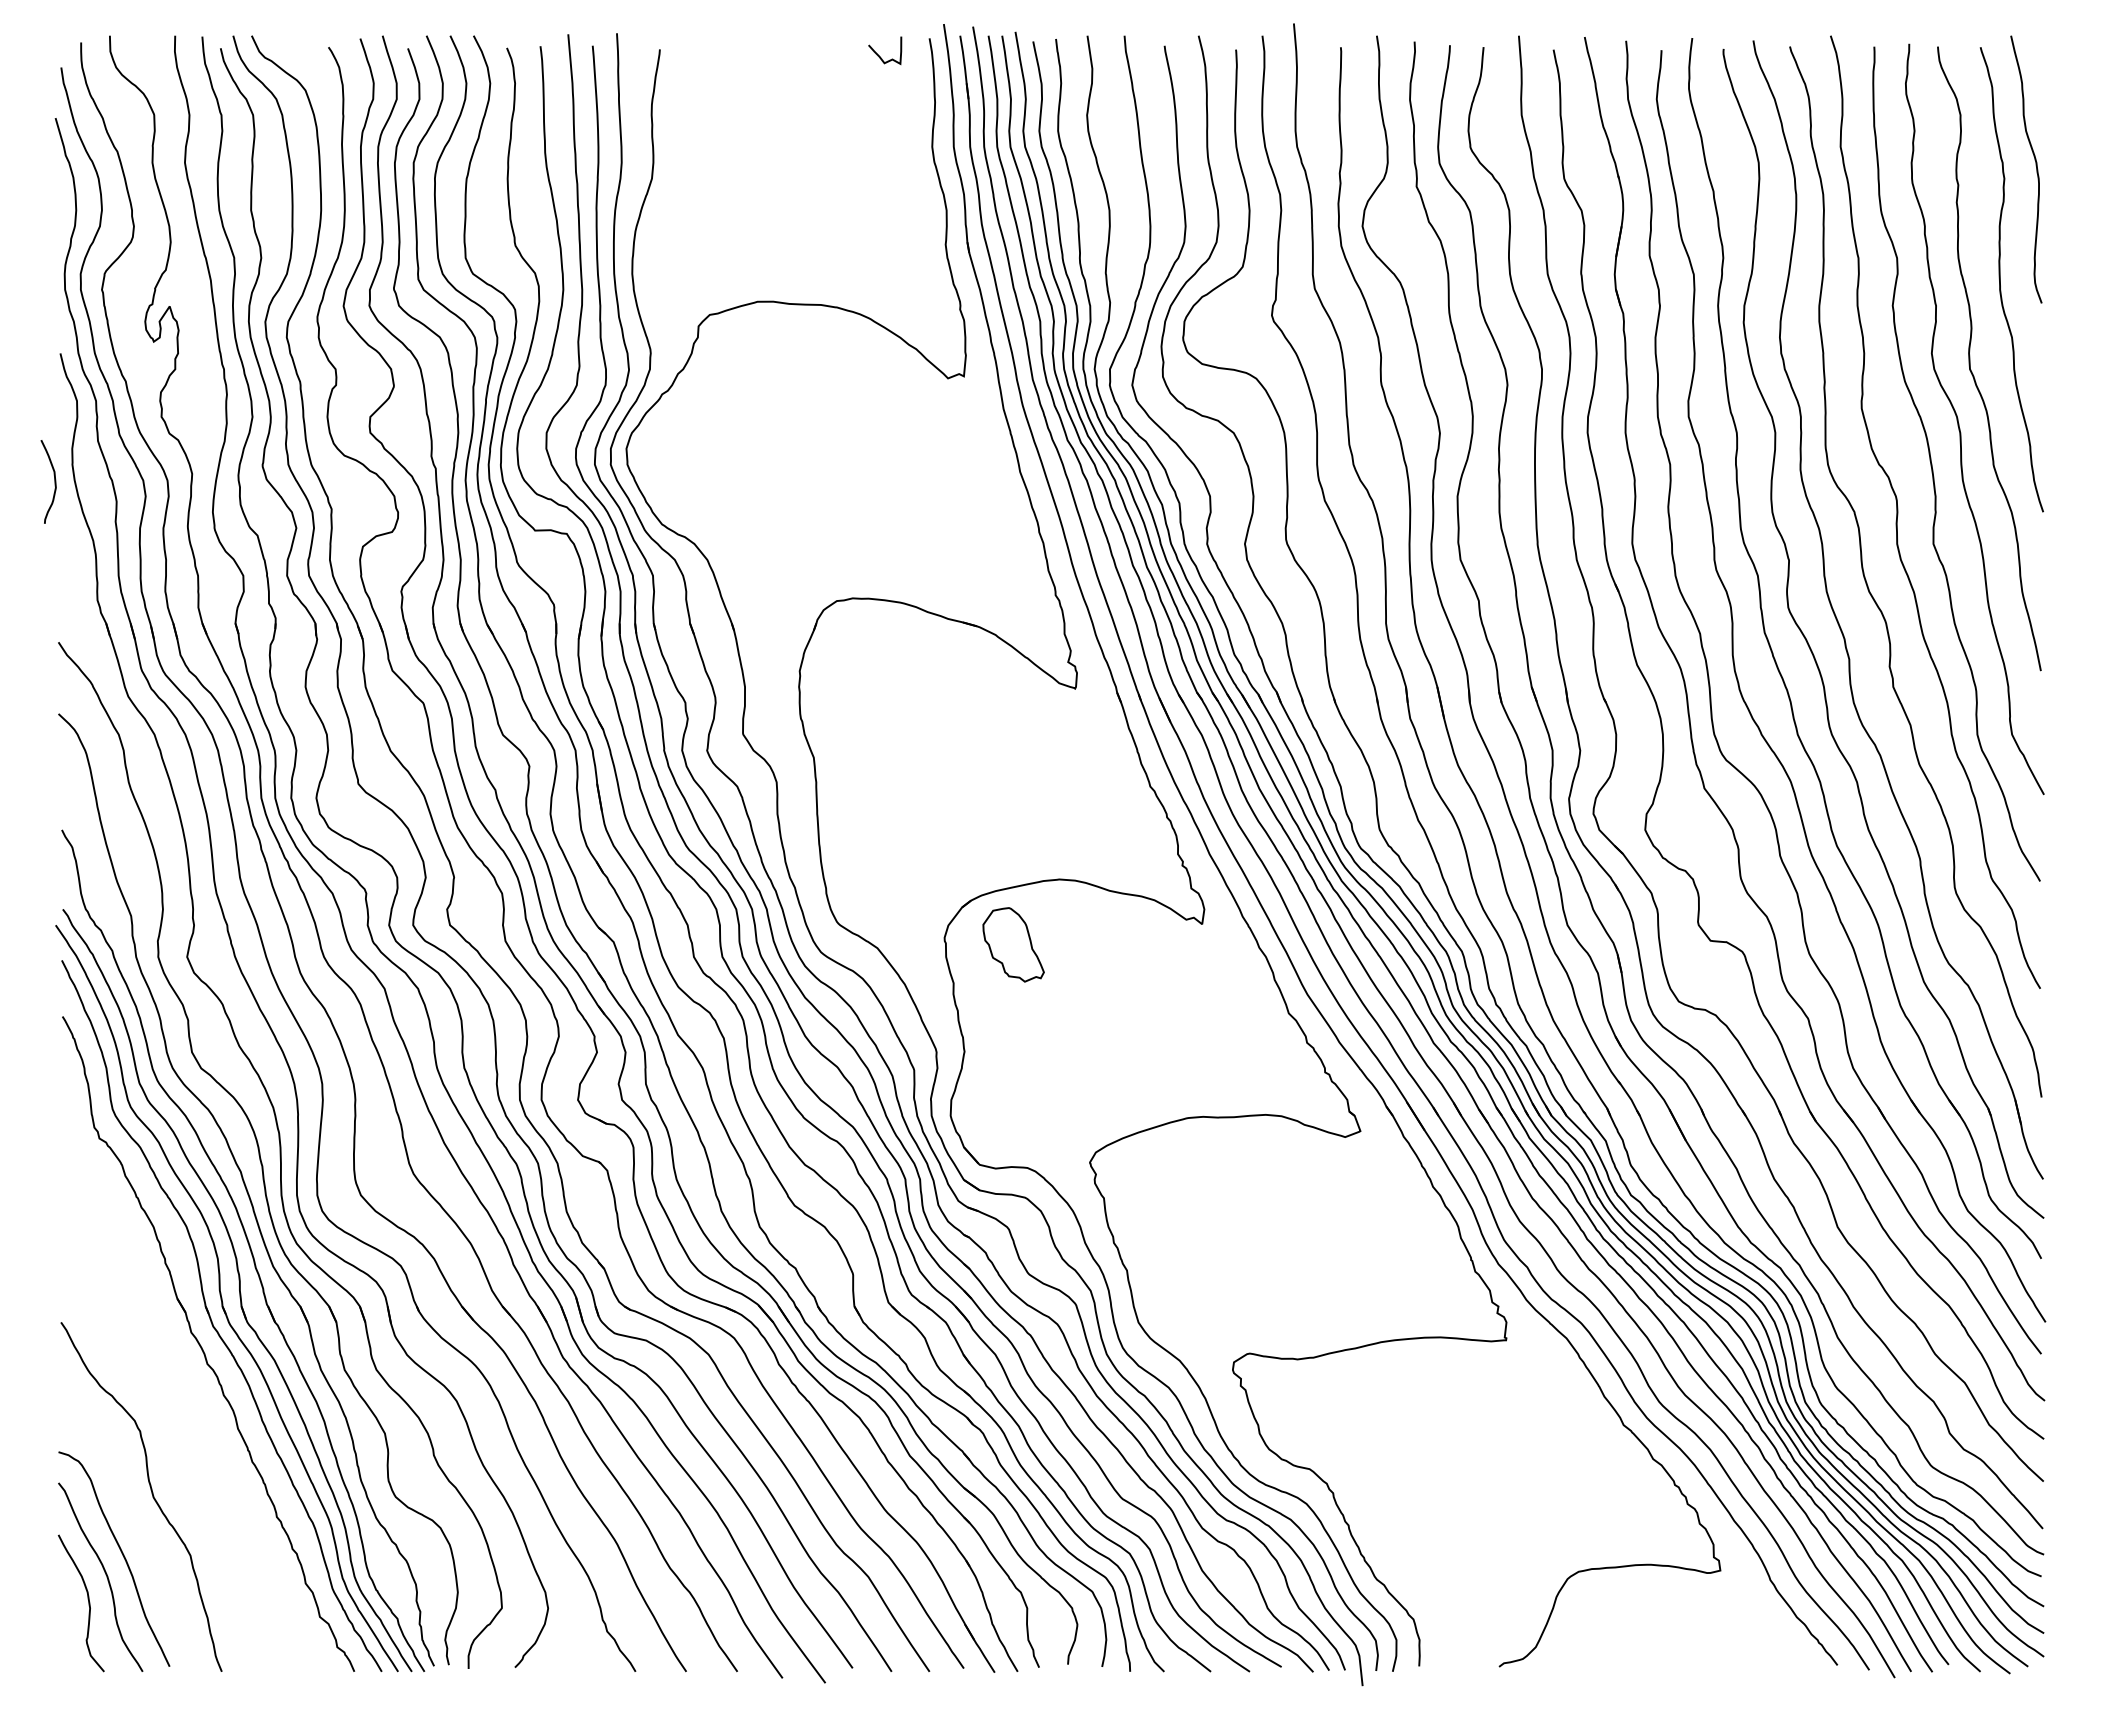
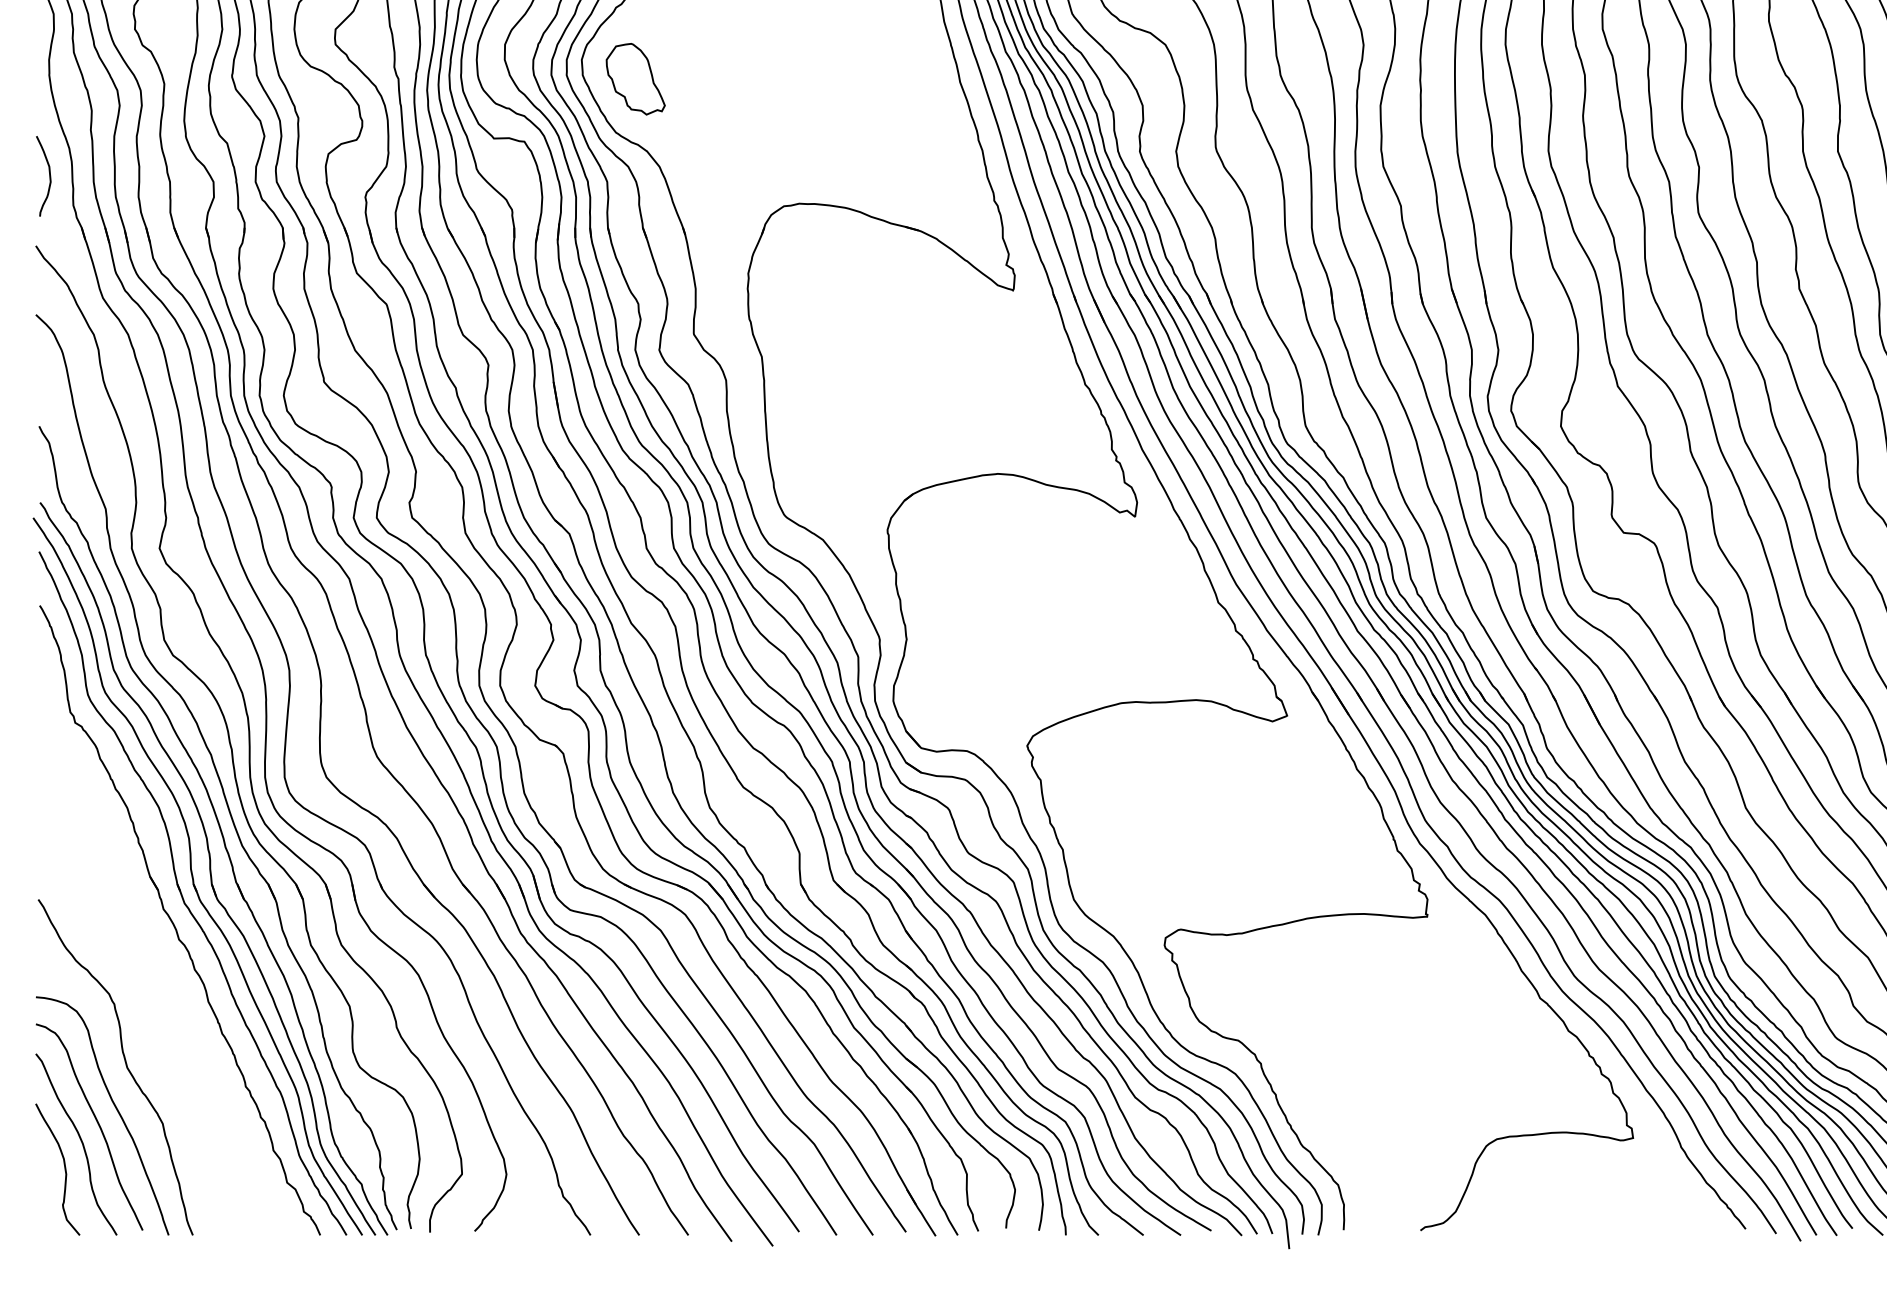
curve: (54, 481) -> (49, 175), moved
part: (1013, 944) -> (635, 78), moved
curve: (141, 1540) -> (115, 1109), added

